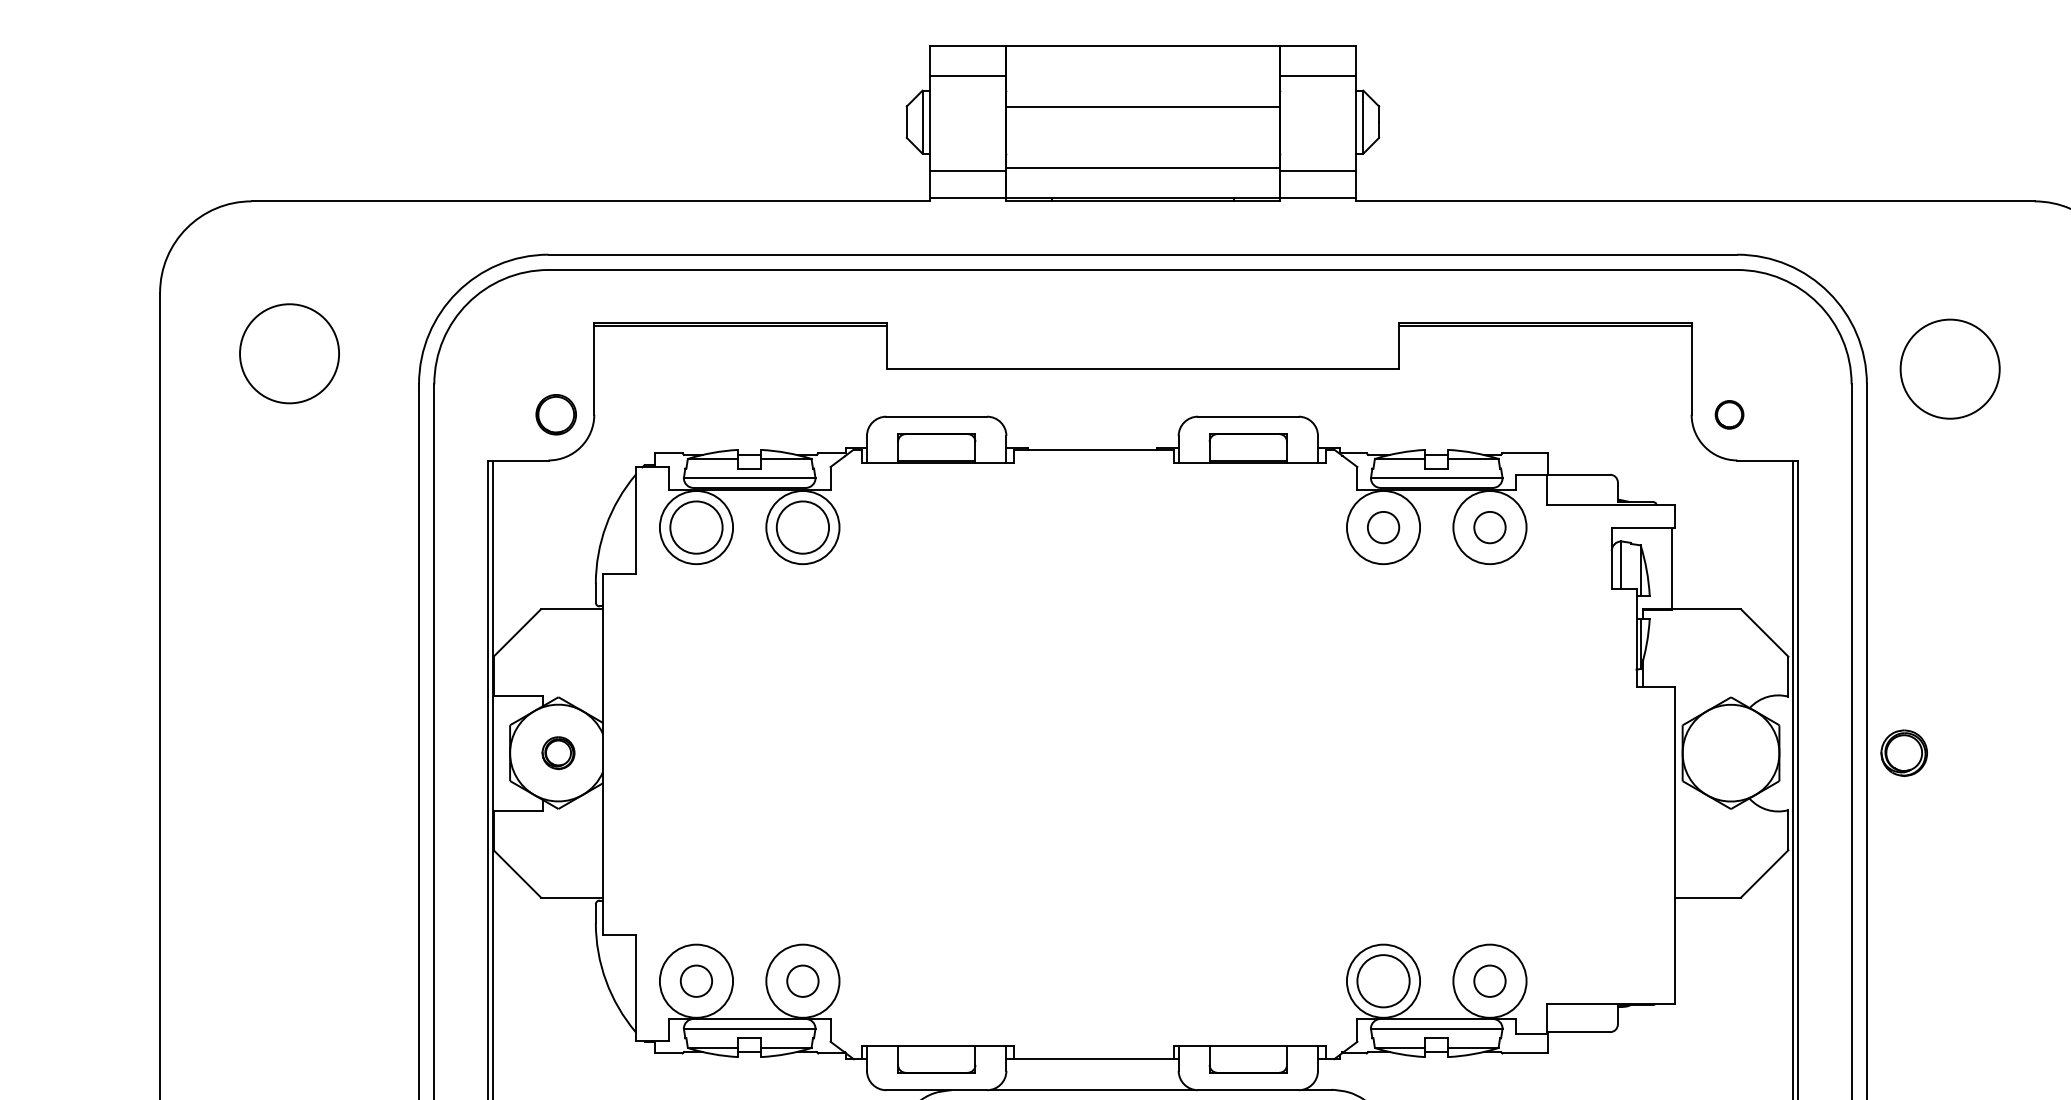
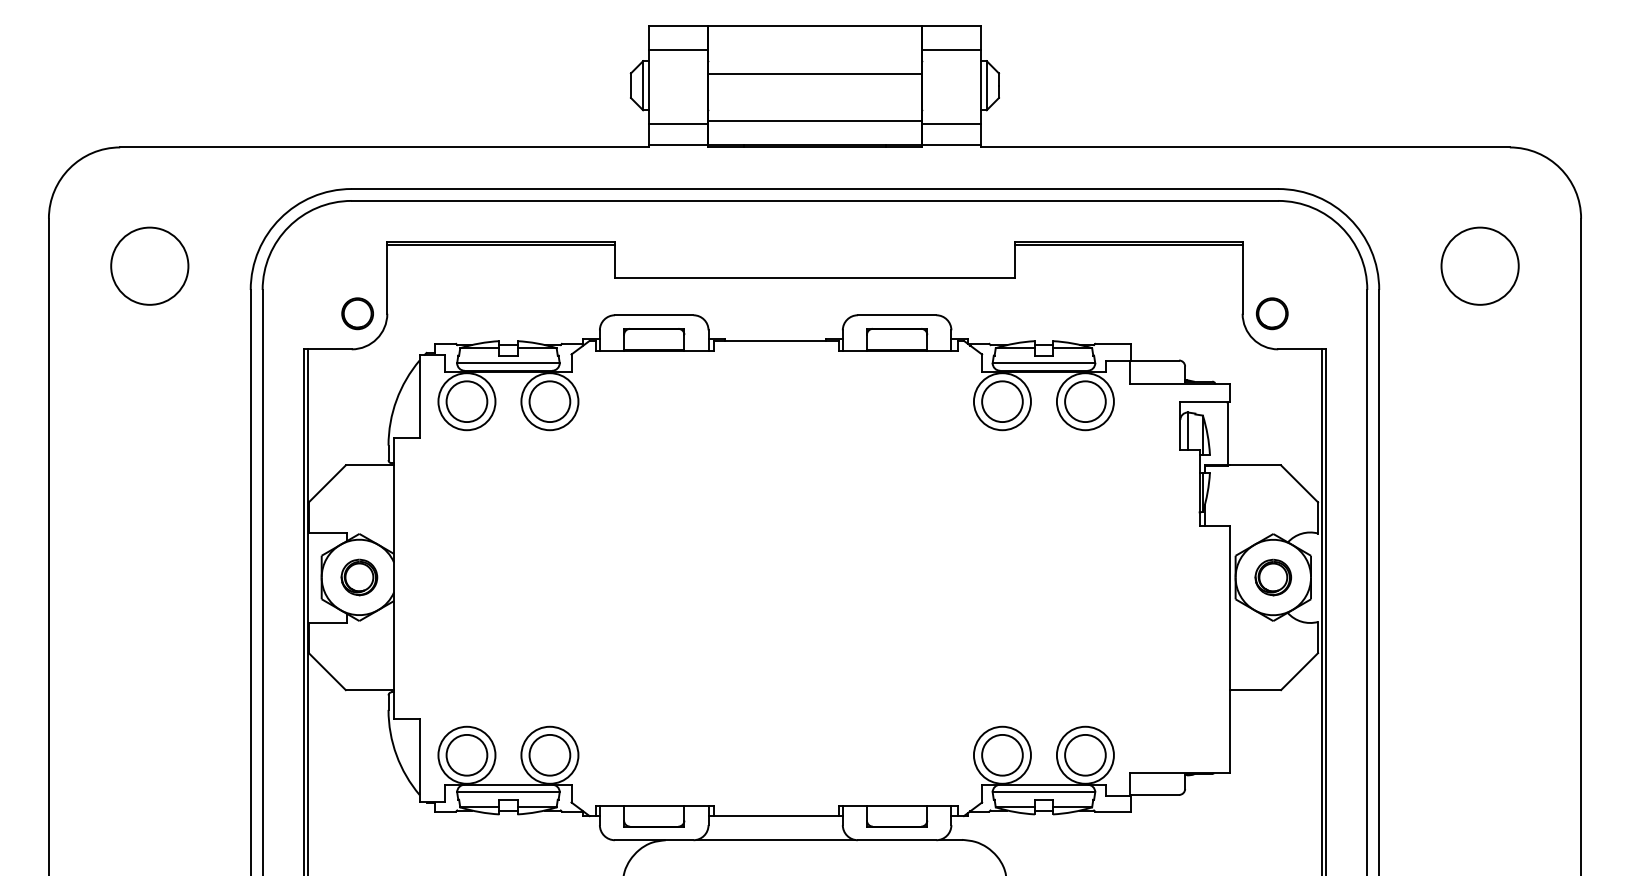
circle: (1949, 368) -> (1479, 265), moved
part: (1728, 414) -> (1271, 313), size x1.43
circle: (1383, 527) -> (1002, 401), size x1.67
circle: (1490, 527) -> (1085, 401), size x1.67
part: (558, 753) -> (359, 577), size x1.43
part: (1904, 753) -> (1273, 577), moved
circle: (695, 980) -> (466, 754), size x1.67
circle: (802, 980) -> (549, 754), size x1.67
circle: (1490, 980) -> (1085, 754), size x1.67

